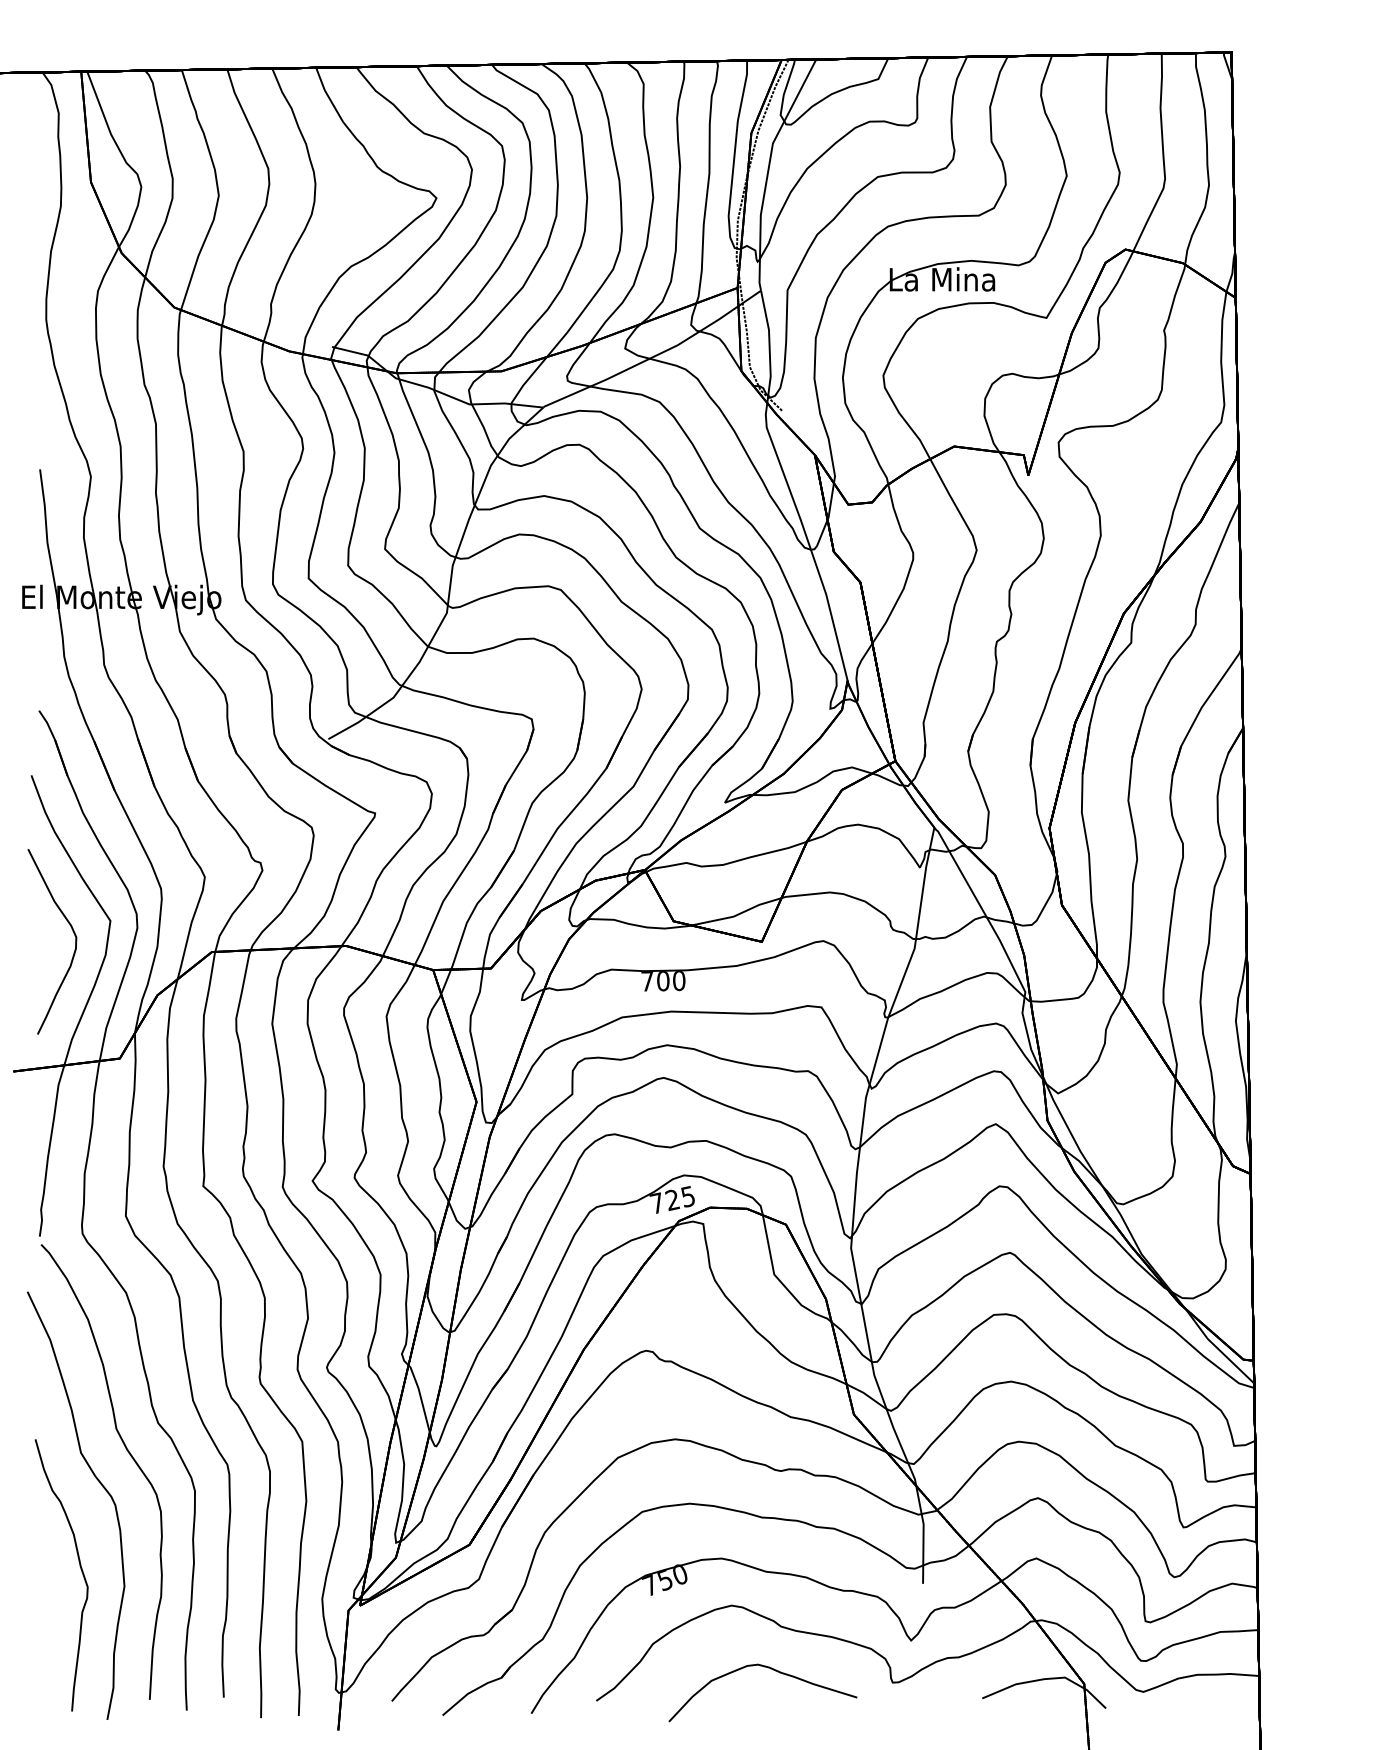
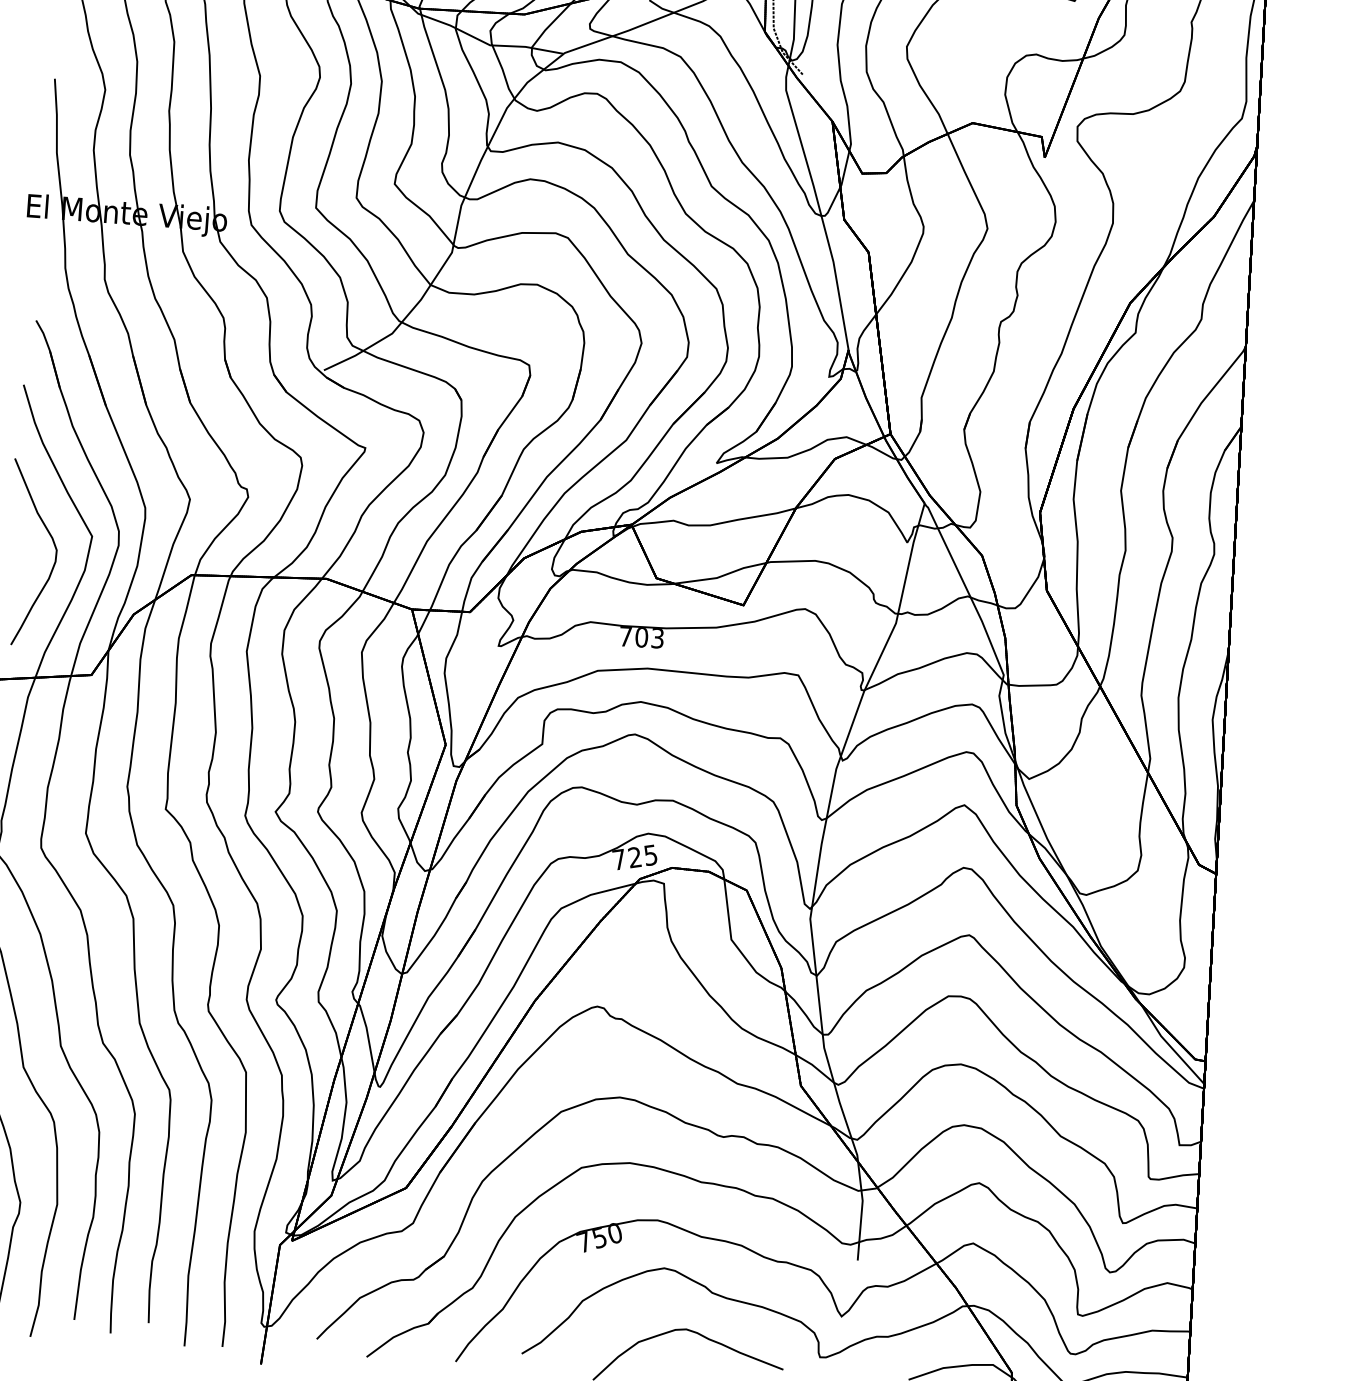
text: (679, 981) -> (657, 639), 700 -> 703

